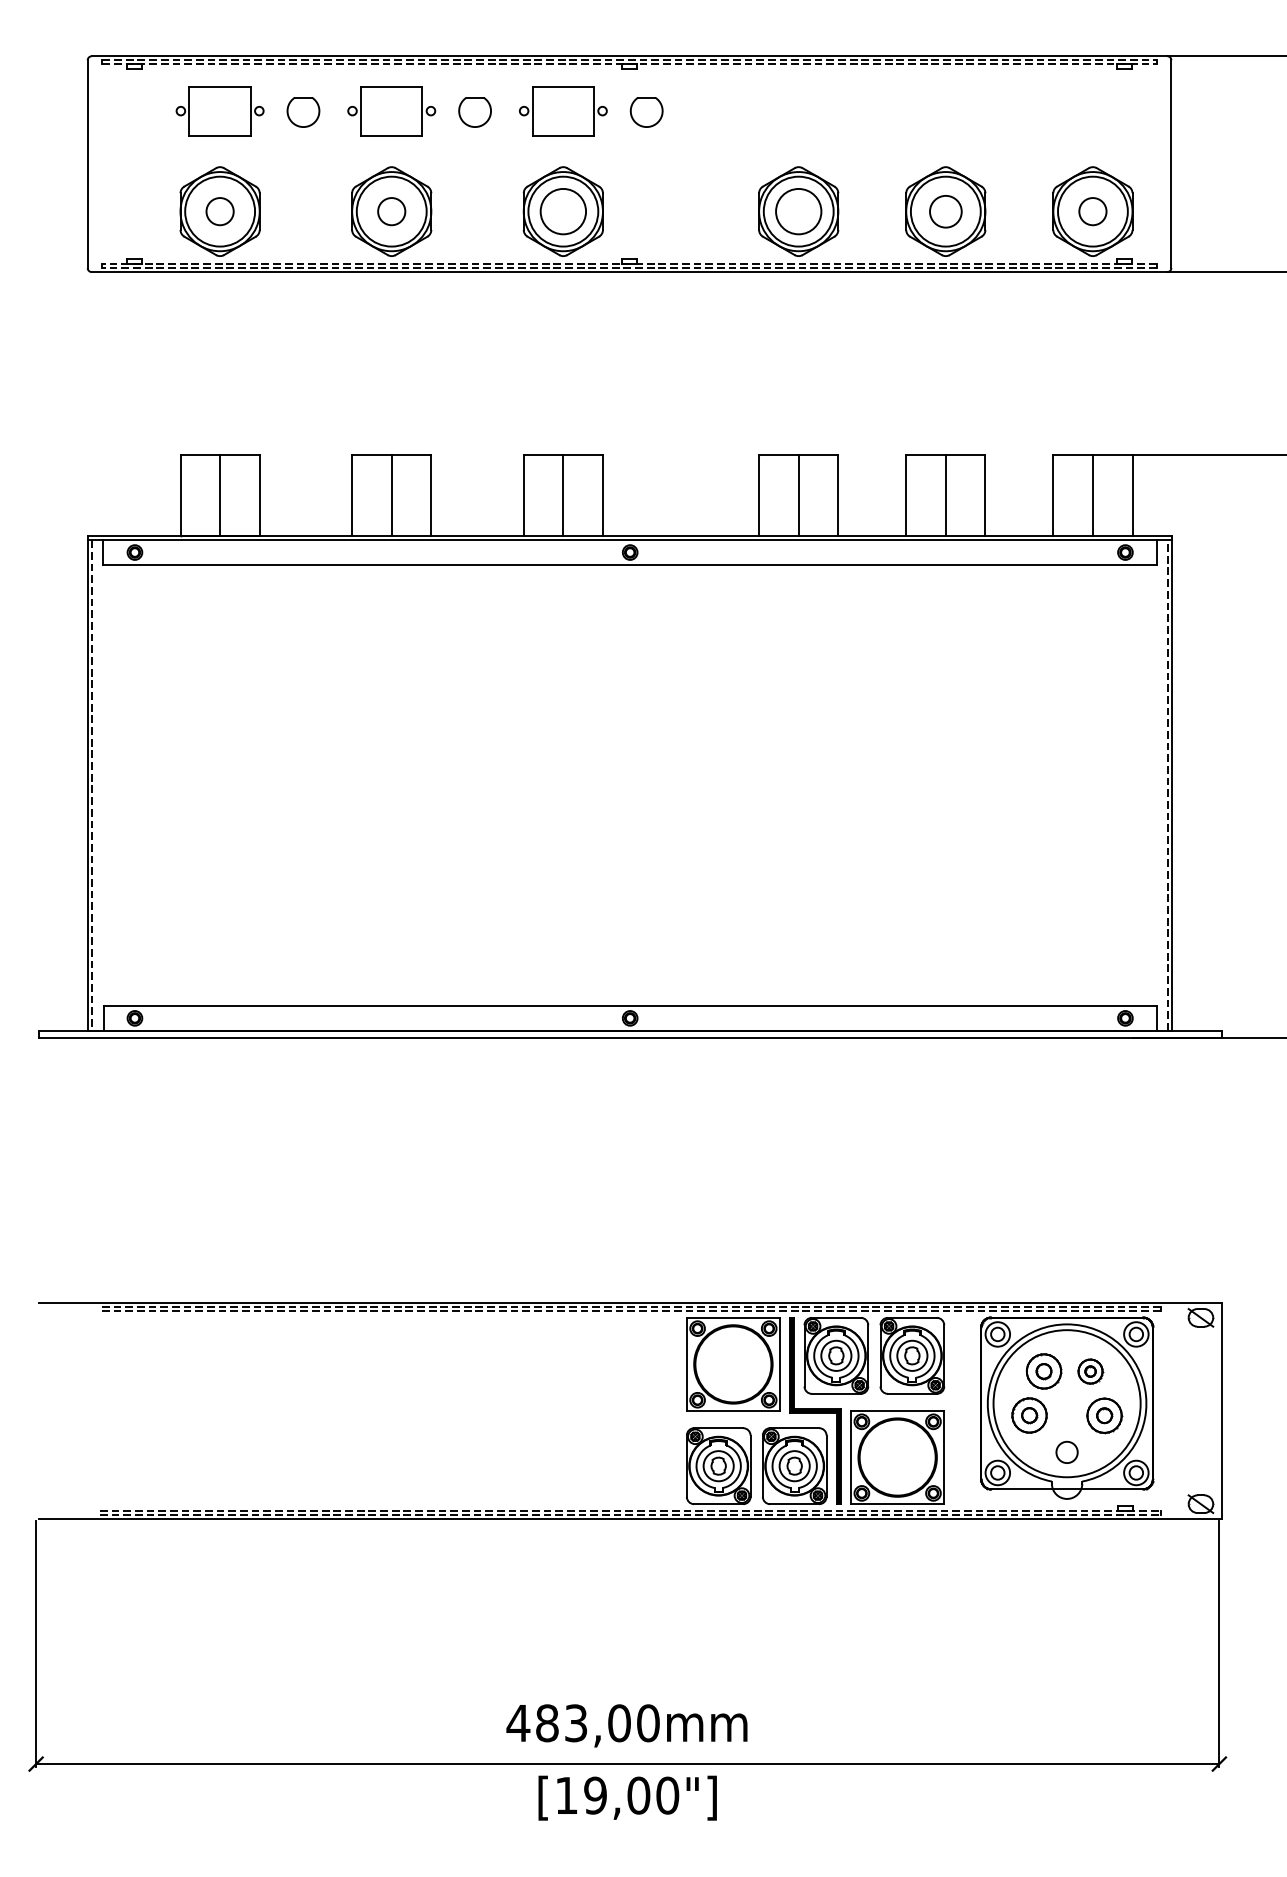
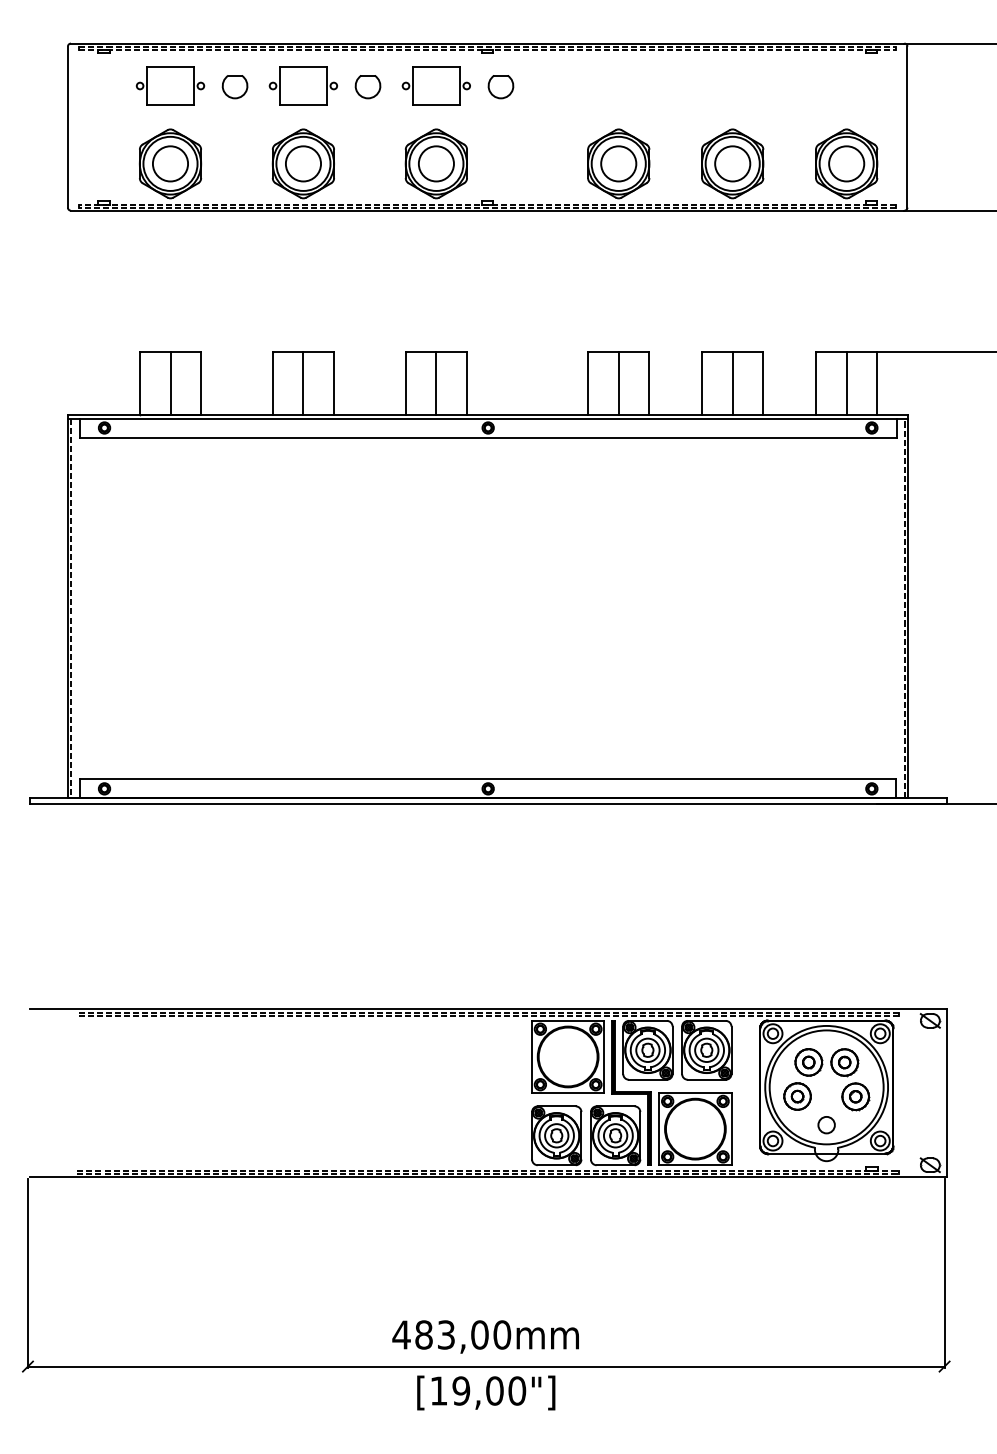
circle: (219, 211) -> (170, 163), size x1.67
circle: (391, 211) -> (303, 163), size x1.67
circle: (945, 211) -> (732, 163), size x1.43
circle: (1092, 211) -> (846, 163), size x1.67
part: (1090, 1371) -> (844, 1062), size x1.43

